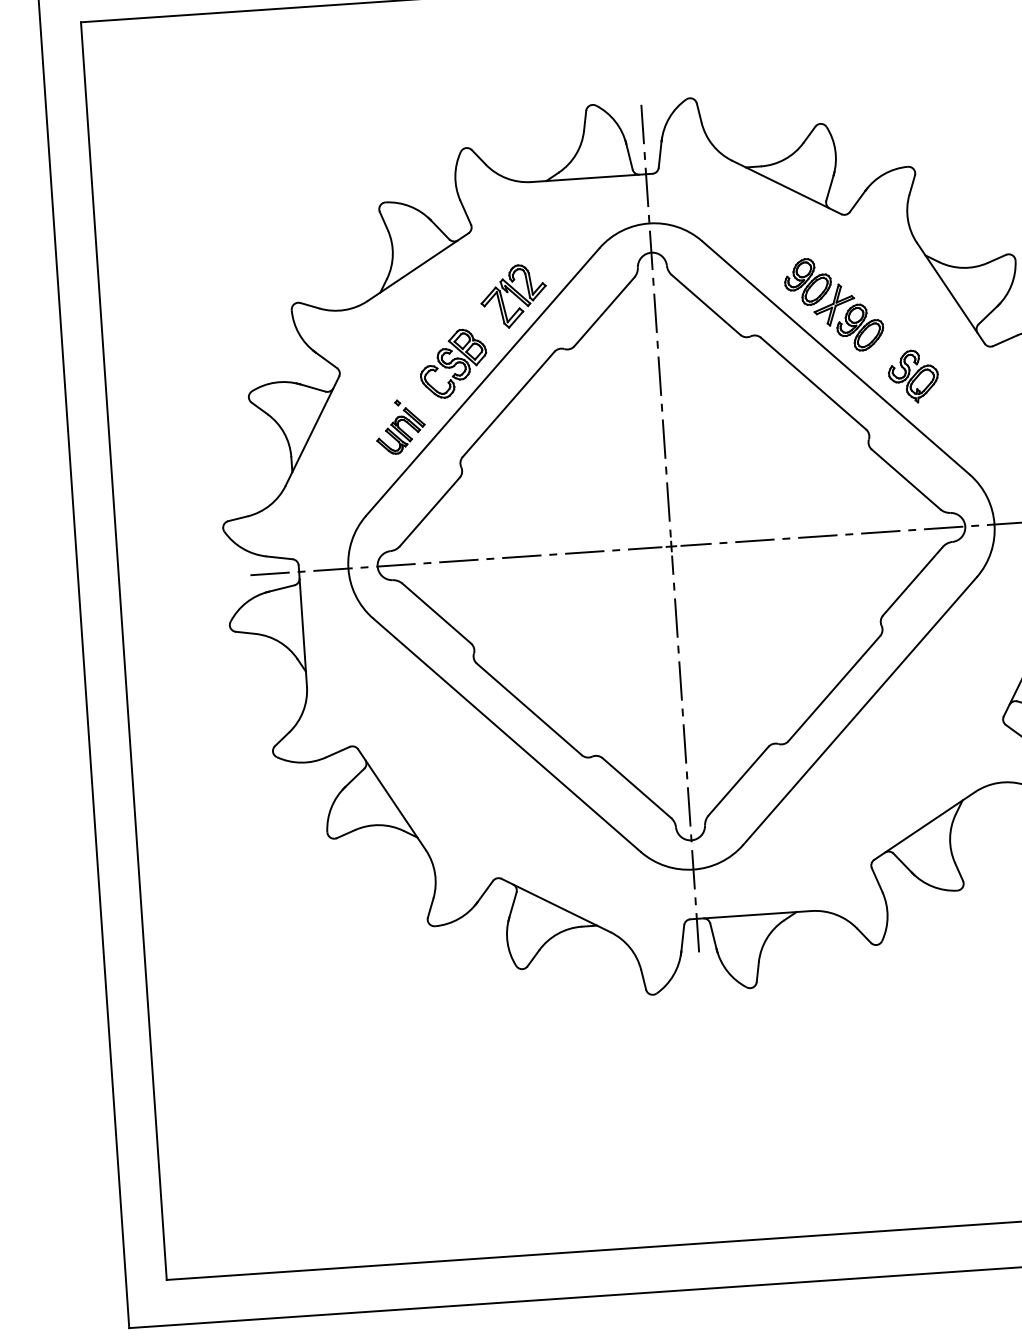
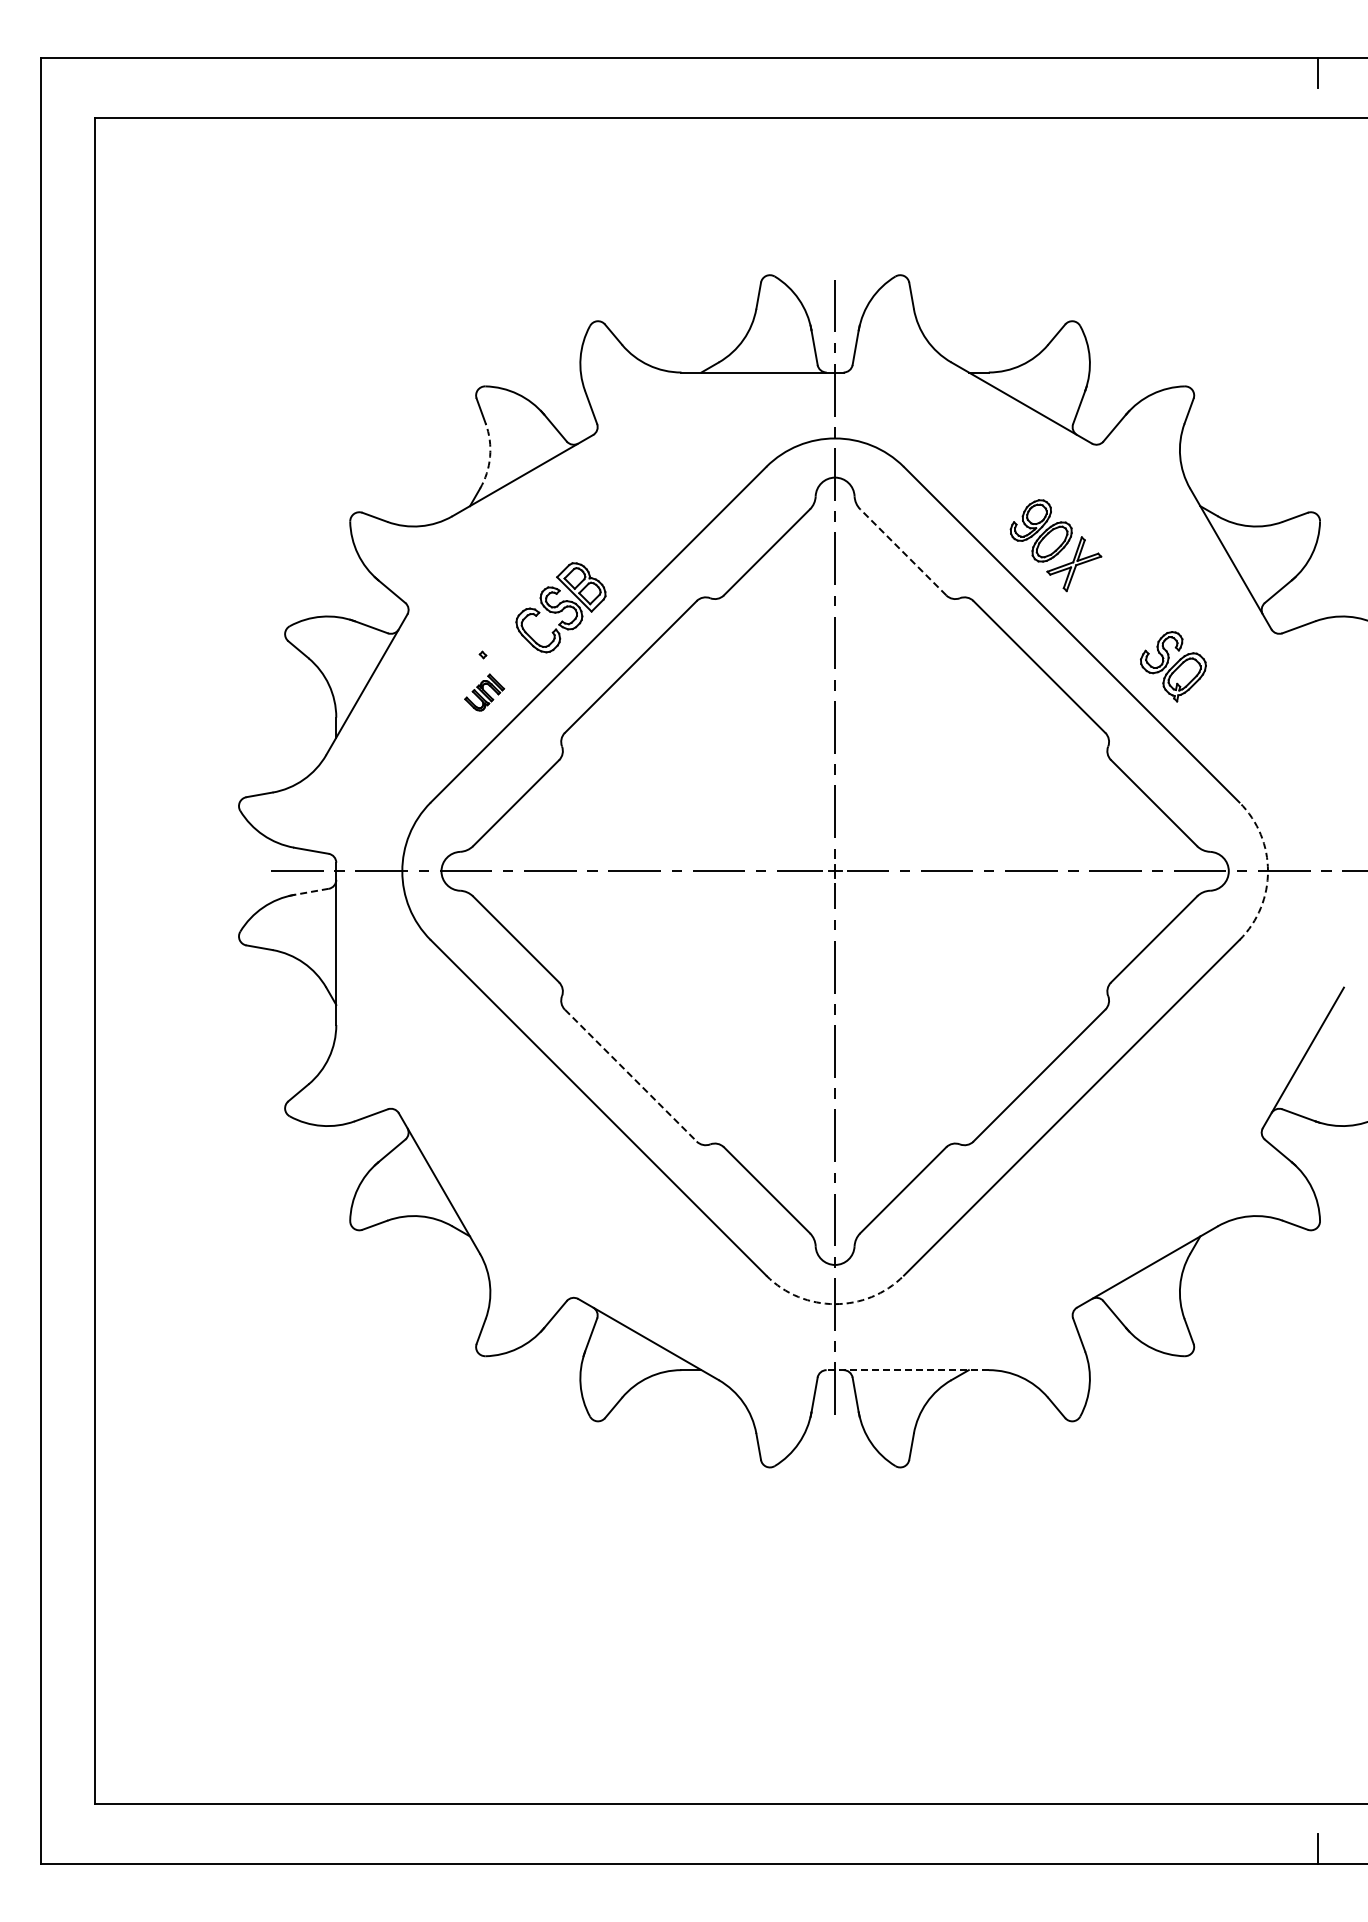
arc: (393, 254) -> (490, 456), solid -> dashed
part: (513, 296) -> (647, 523), removed
line: (706, 305) -> (903, 552), solid -> dashed
part: (860, 327) -> (1106, 596), removed
part: (400, 430) -> (484, 692), size x0.6
arc: (994, 524) -> (1268, 871), solid -> dashed
line: (281, 588) -> (311, 891), solid -> dashed
line: (529, 709) -> (631, 1075), solid -> dashed
arc: (693, 869) -> (835, 1304), solid -> dashed
line: (750, 915) -> (907, 1370), solid -> dashed

